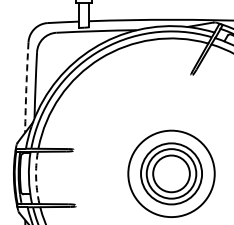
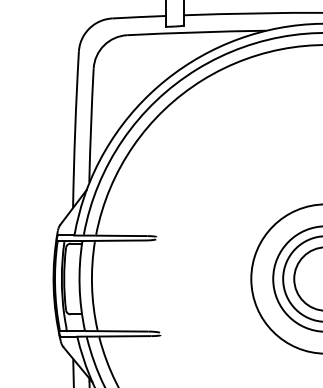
arc: (26, 87) -> (75, 129), dashed -> solid
arc: (36, 178) -> (92, 286), dashed -> solid

